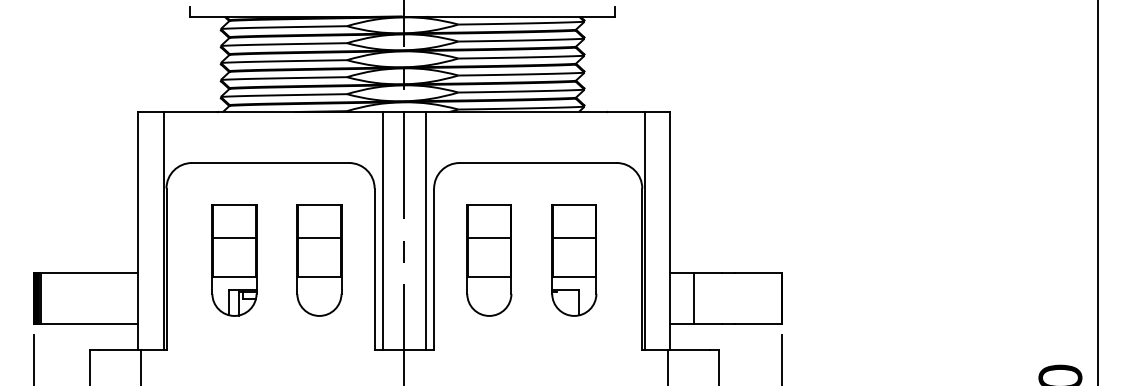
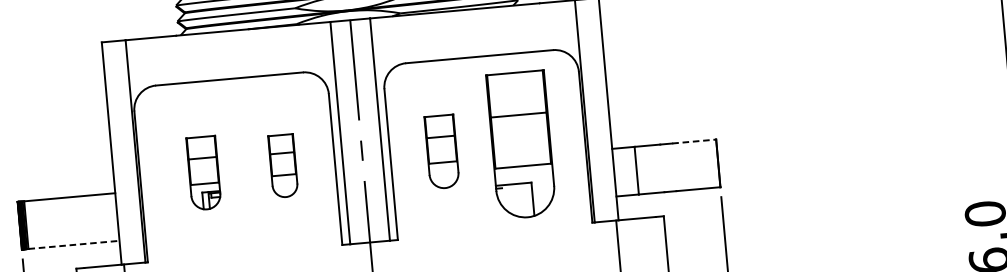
part: (234, 260) -> (203, 173), size x0.7
part: (319, 260) -> (283, 166), size x0.6
part: (489, 260) -> (442, 151), size x0.7
part: (574, 260) -> (521, 144), size x1.4
line: (758, 273) -> (694, 141), solid -> dashed
line: (89, 324) -> (73, 244), solid -> dashed

